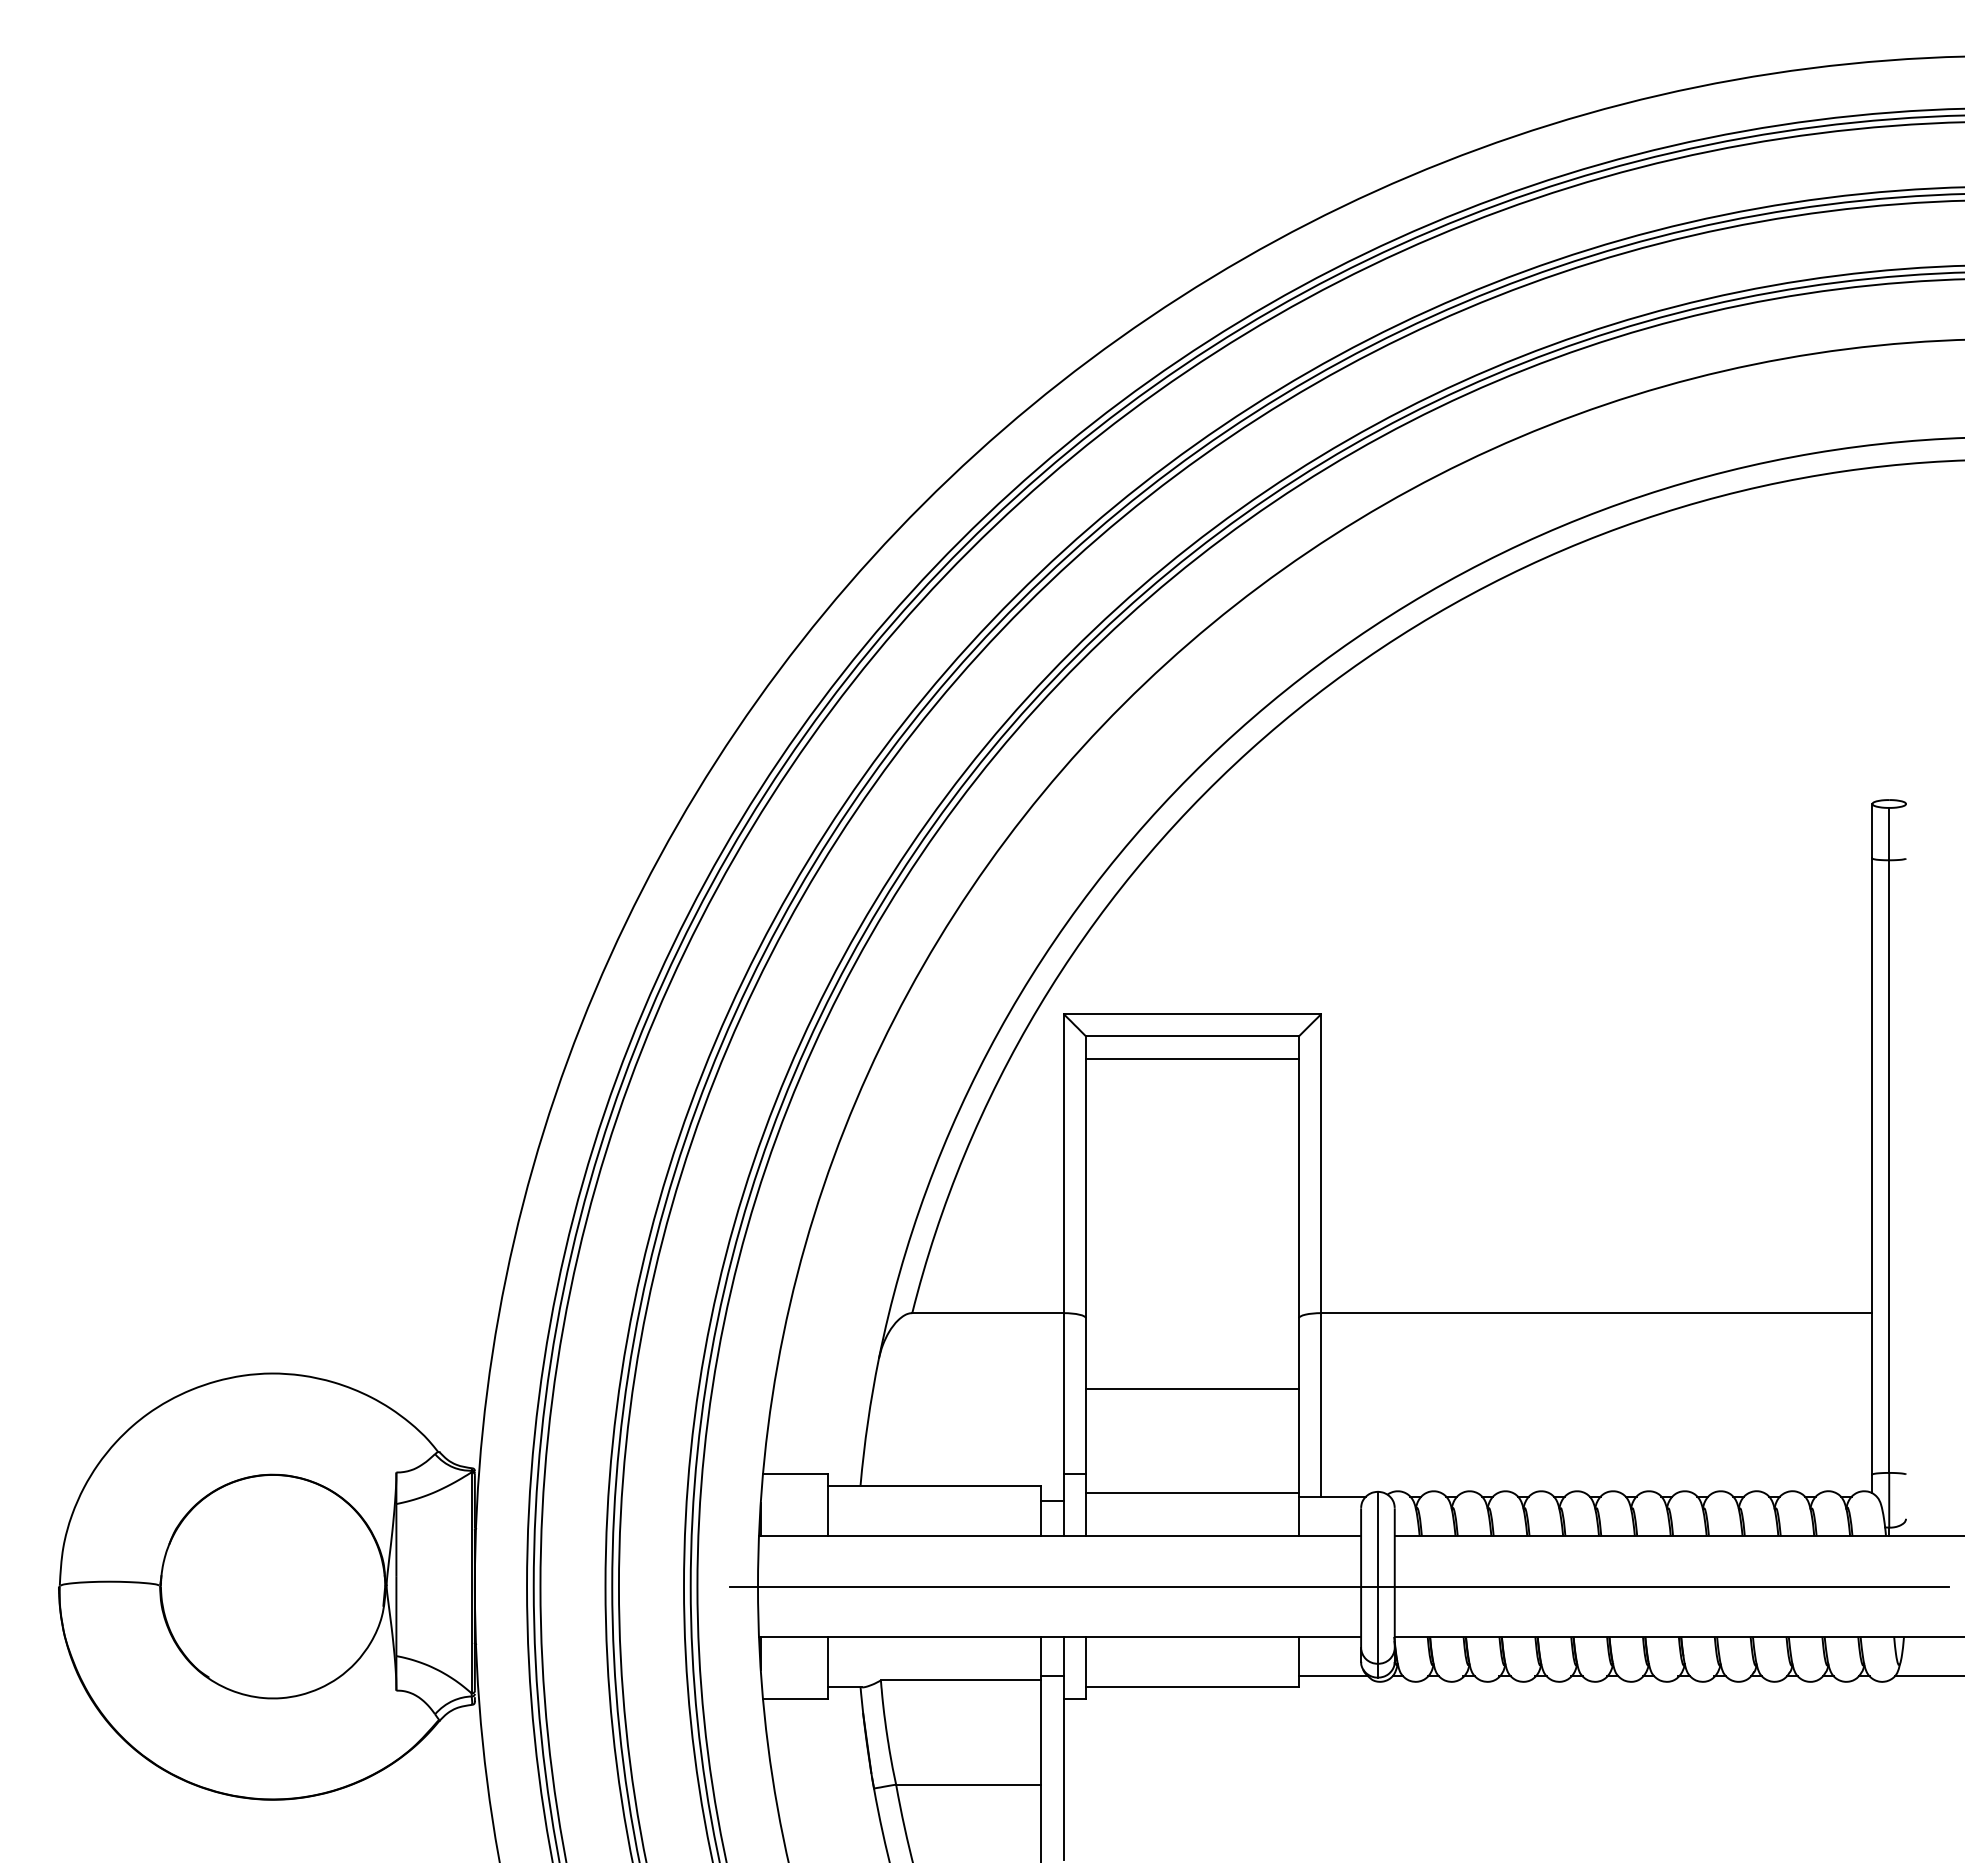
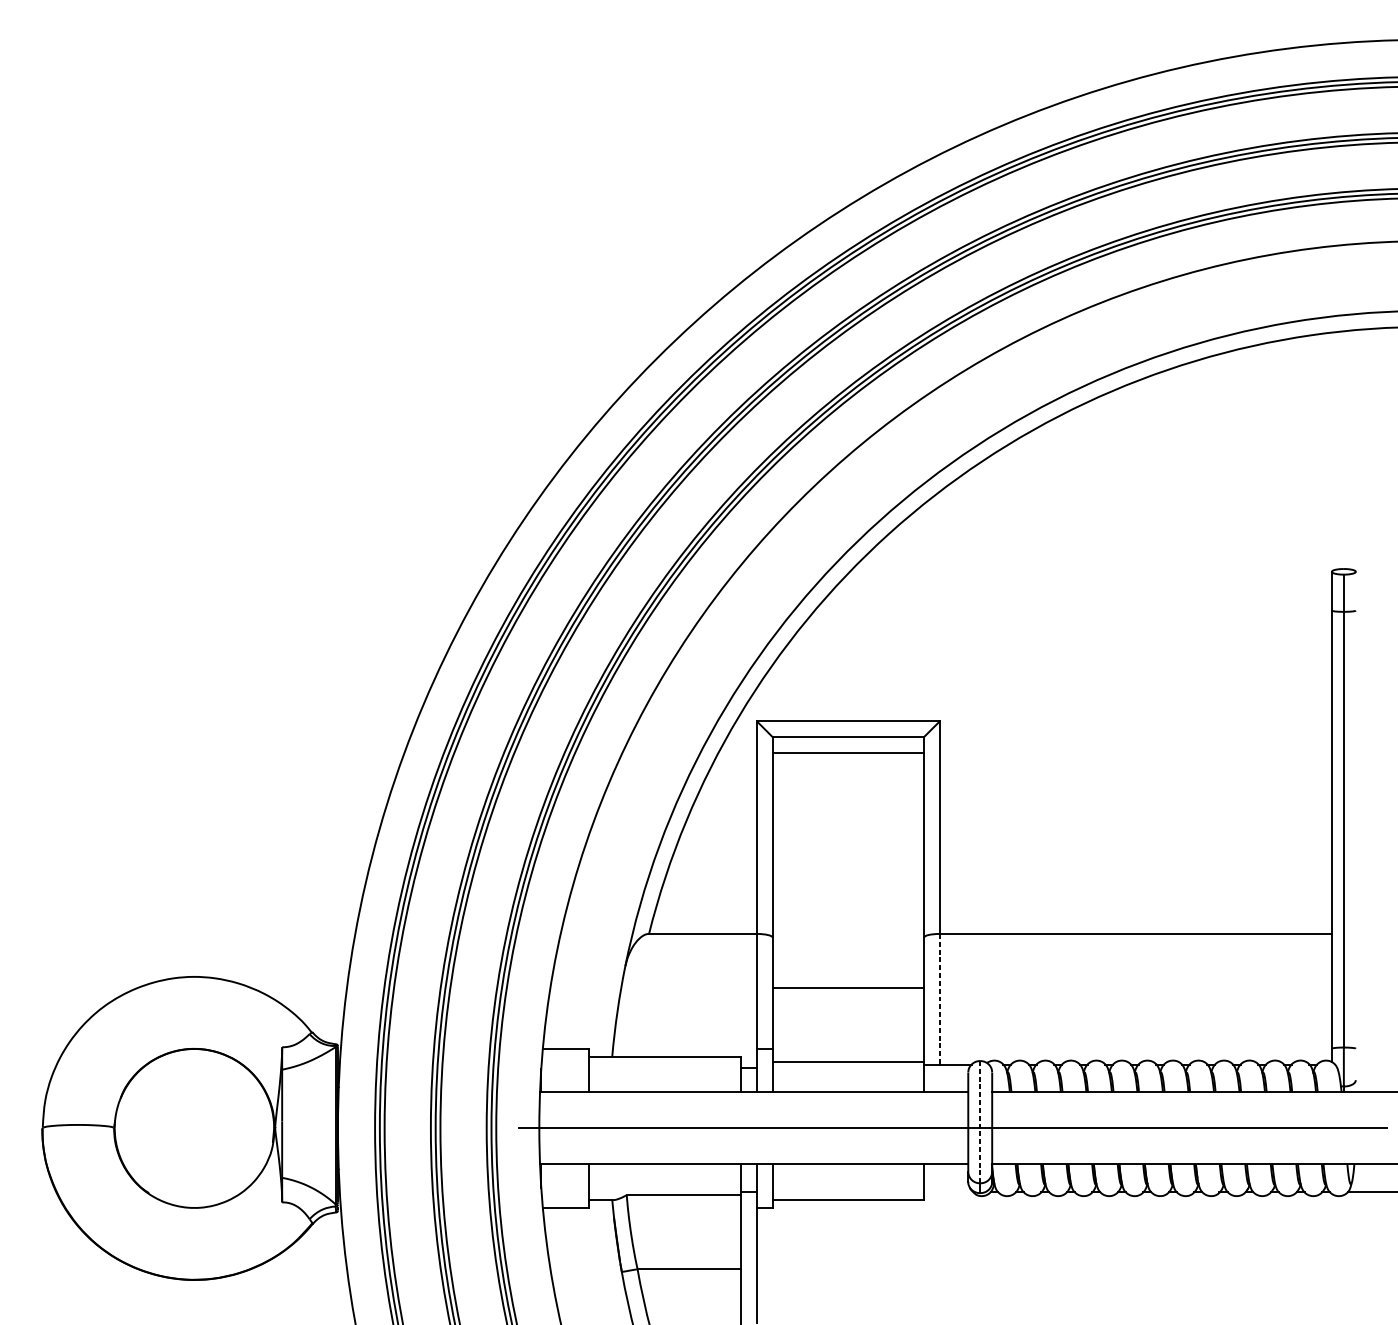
line: (1321, 1404) -> (940, 998), solid -> dashed
line: (1377, 1577) -> (979, 1121), solid -> dashed
line: (1333, 1676) -> (948, 1192), removed

